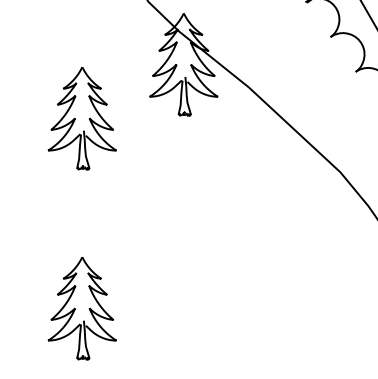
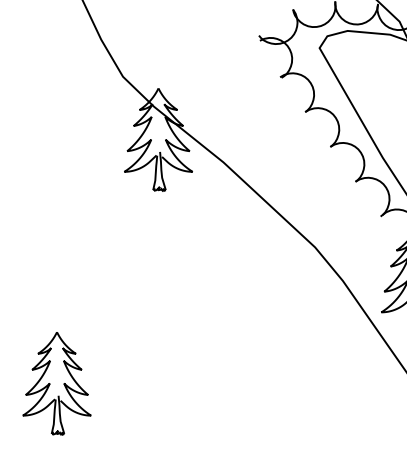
part: (81, 118) -> (56, 193), removed

